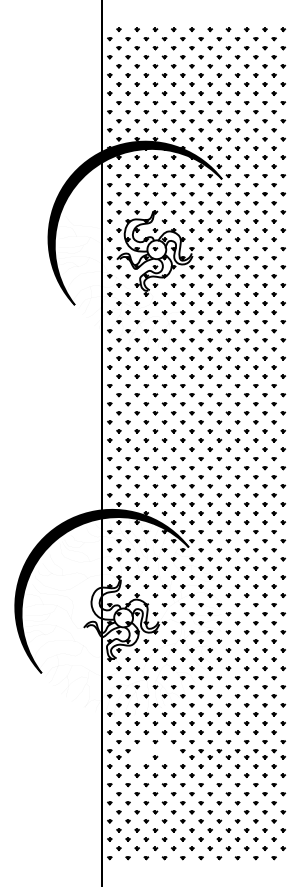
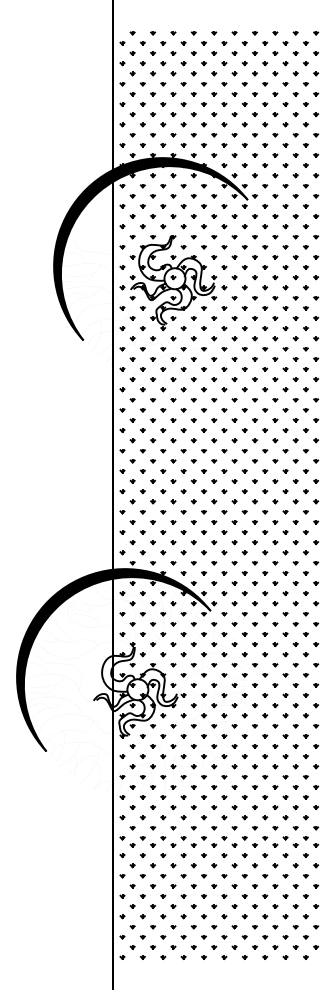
part: (142, 753) -> (158, 841), added
part: (168, 753) -> (188, 841), added

